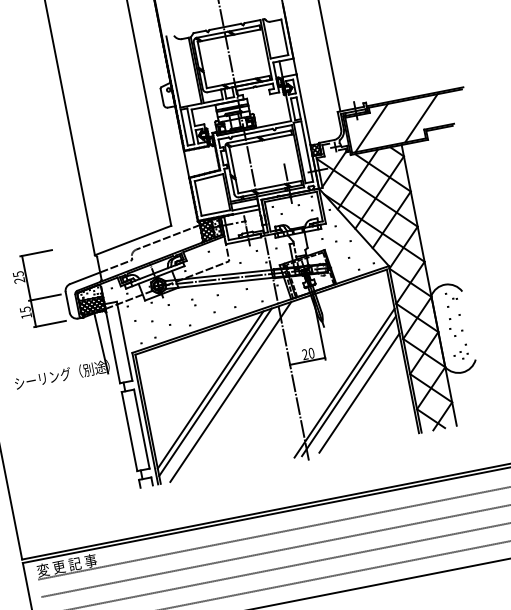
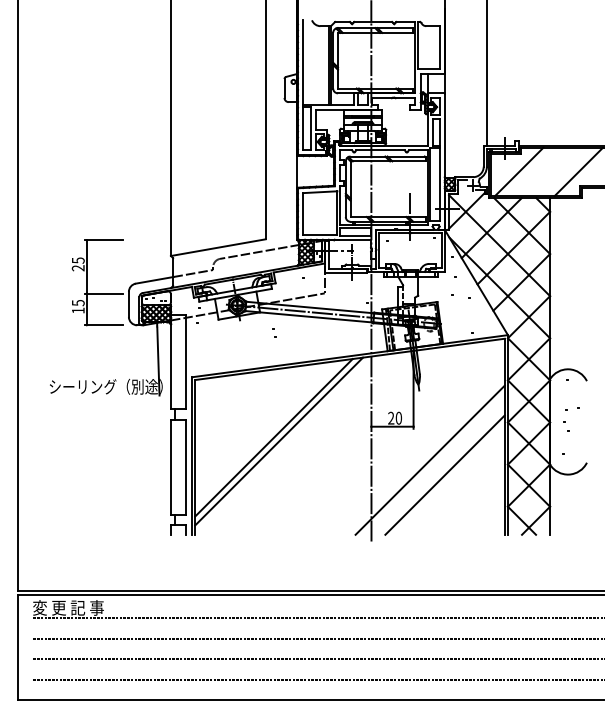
line: (348, 386) -> (434, 464), removed
line: (230, 391) -> (296, 444), removed

